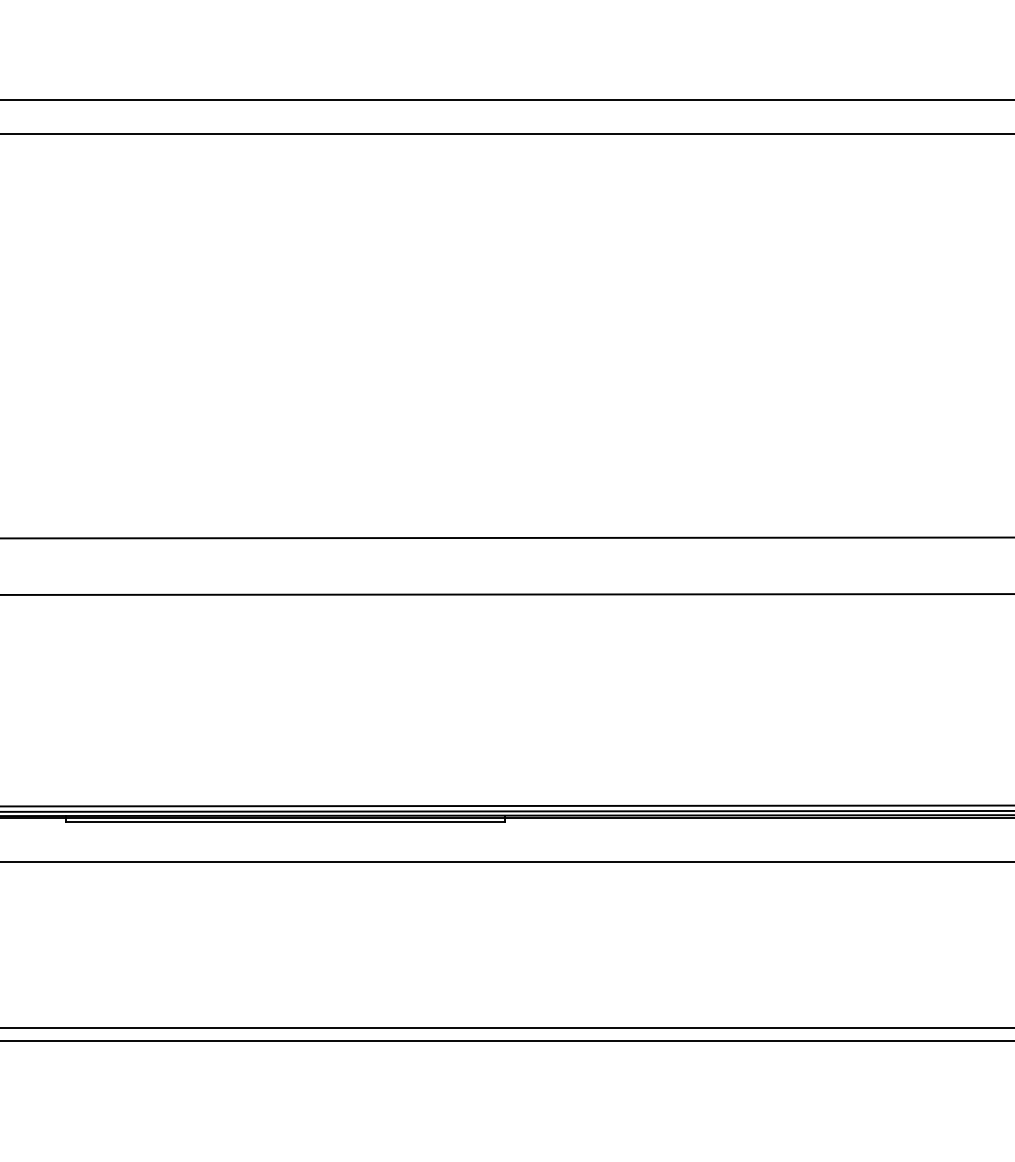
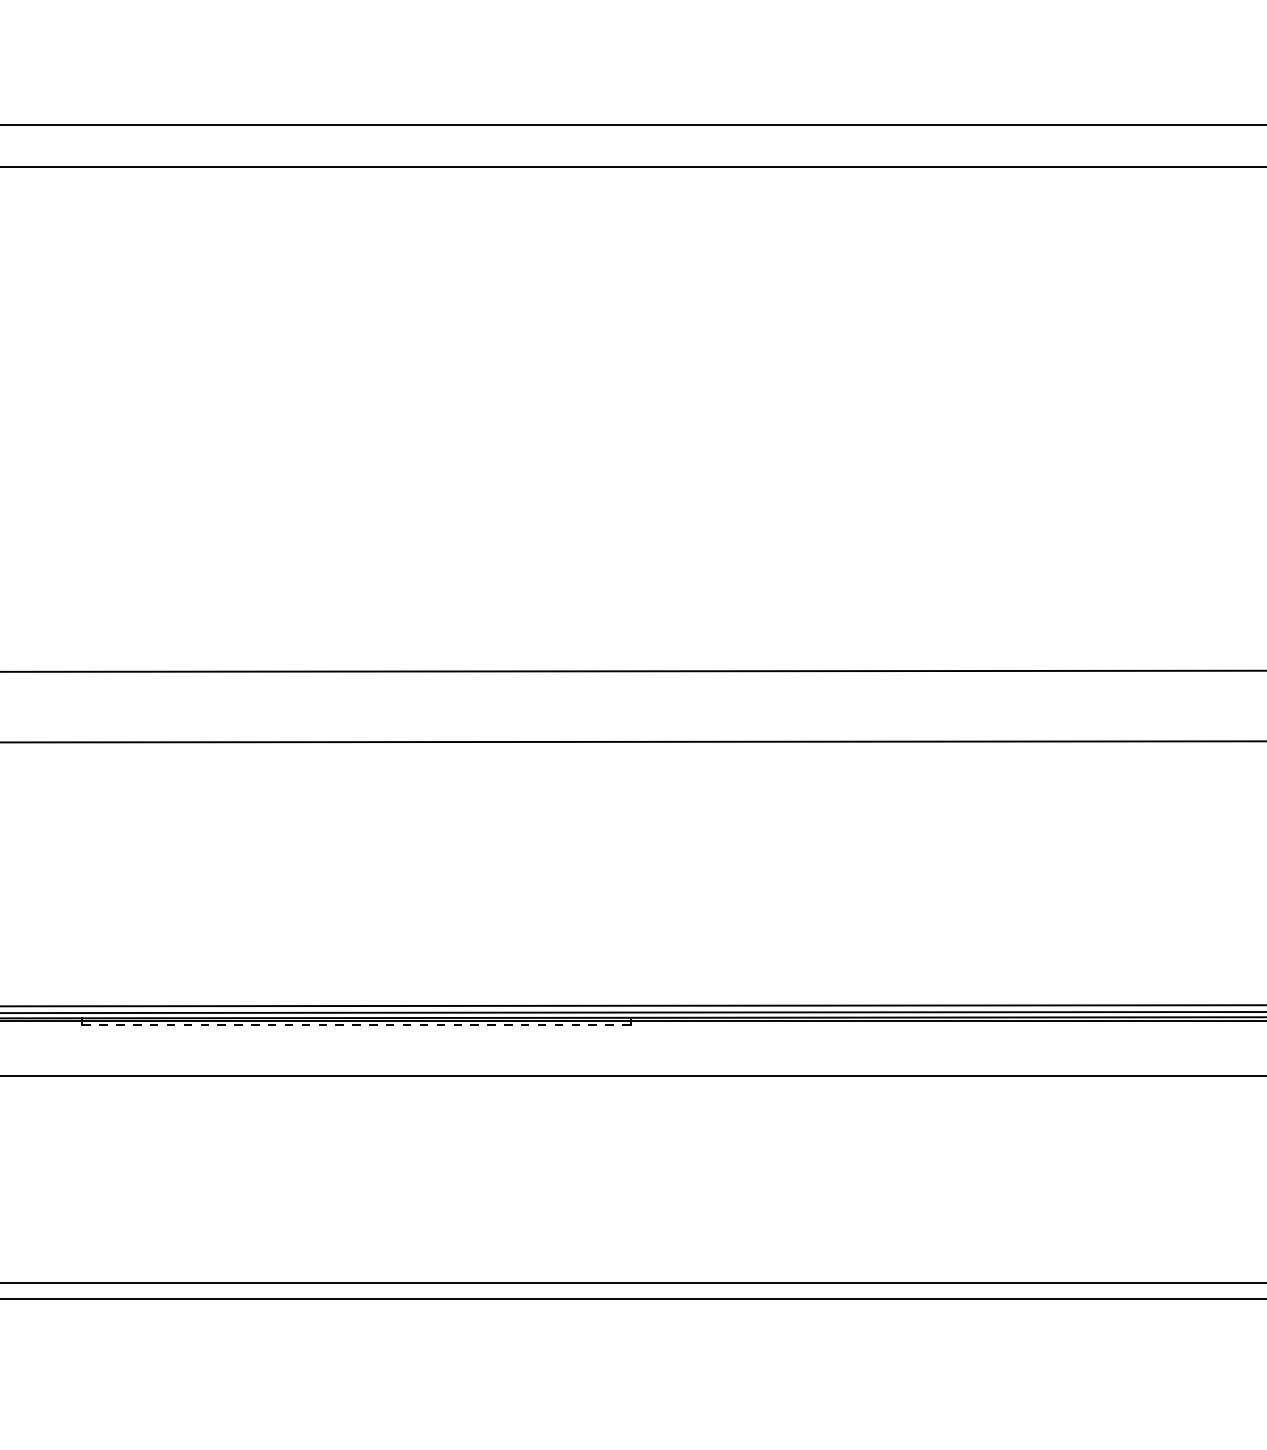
line: (285, 821) -> (356, 1025), solid -> dashed

